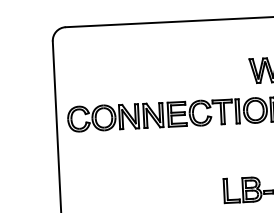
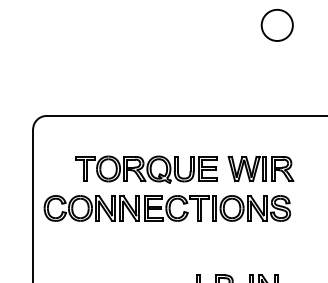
part: (168, 75) -> (146, 169), added

